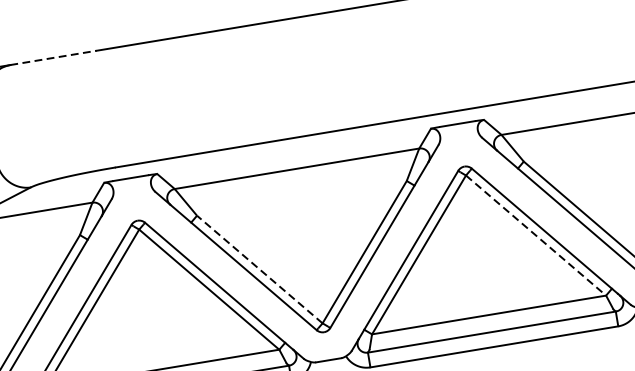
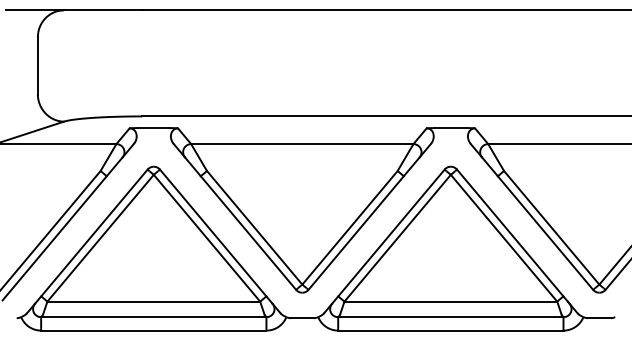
line: (53, 57) -> (103, 10), dashed -> solid
line: (536, 235) -> (504, 238), dashed -> solid
line: (259, 269) -> (254, 227), dashed -> solid

